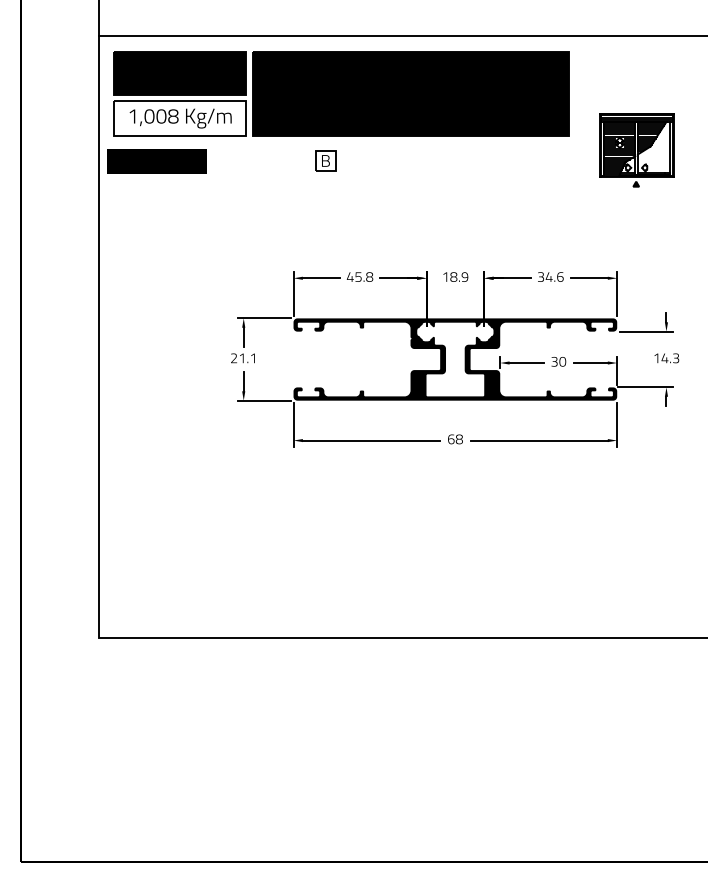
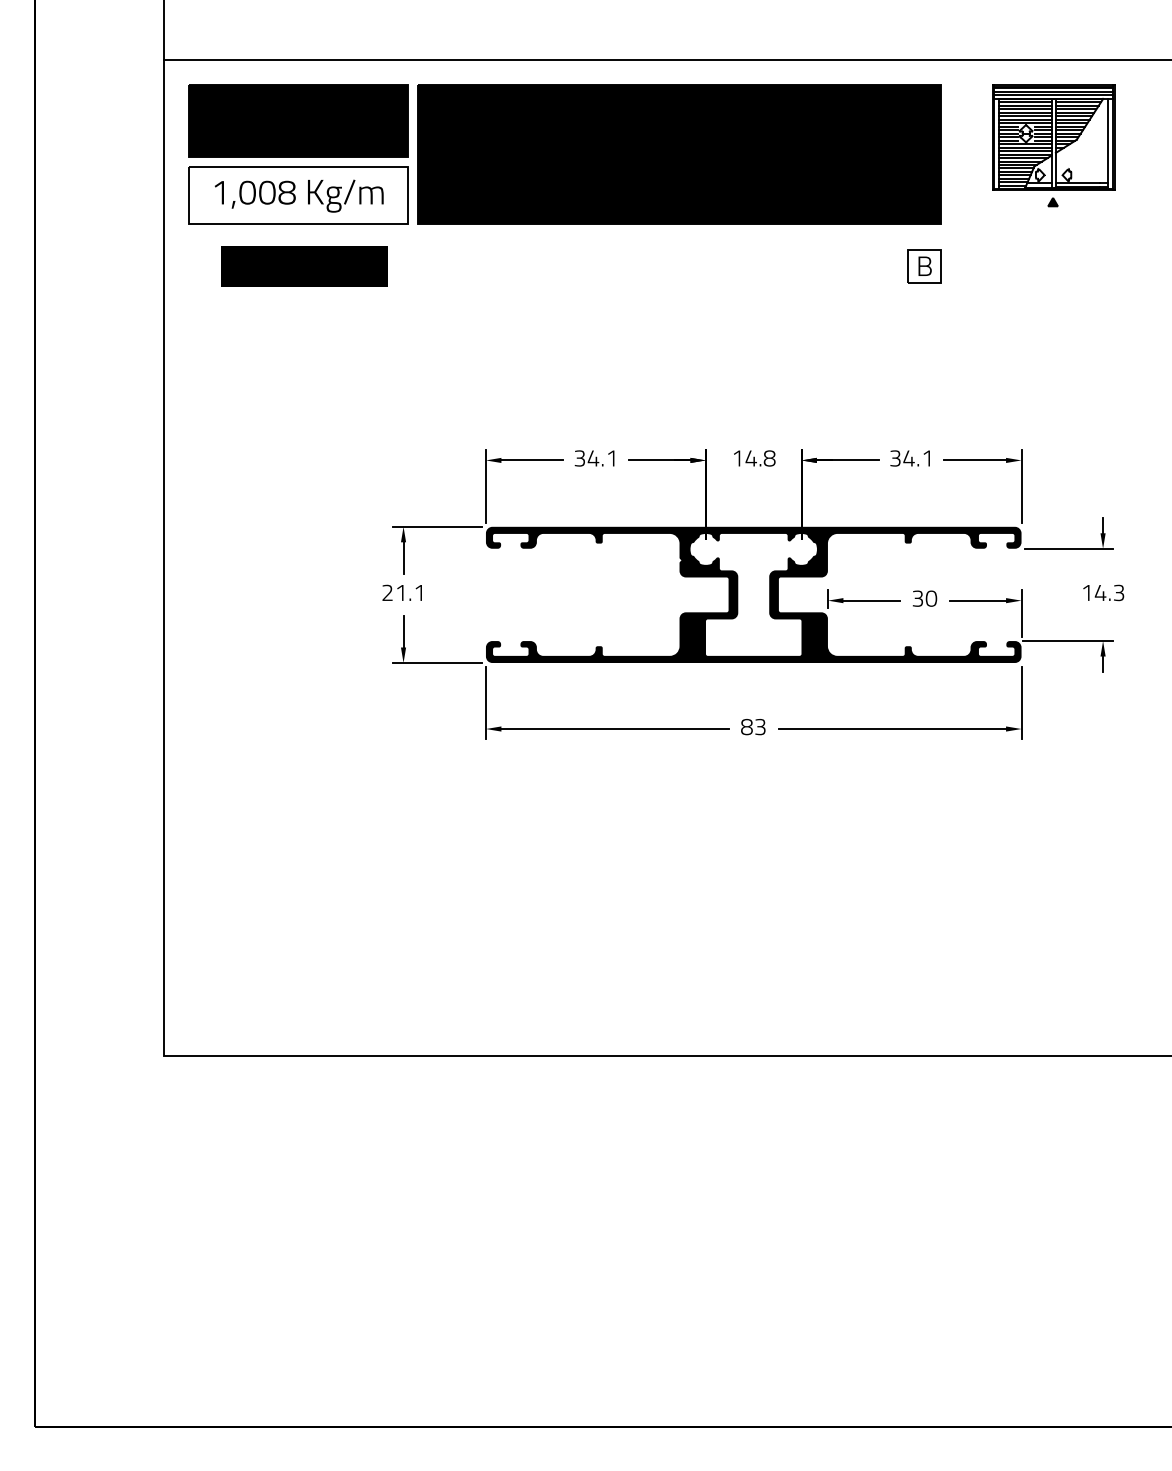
part: (636, 150) -> (1053, 146), moved
part: (325, 160) -> (924, 265), moved
text: (156, 161) -> (303, 267), moved
text: (359, 276) -> (595, 457), 45.8 -> 34.1
text: (459, 276) -> (760, 457), 18.9 -> 14.8
text: (560, 276) -> (927, 457), 34.6 -> 34.1
text: (454, 439) -> (752, 727), 68 -> 83

